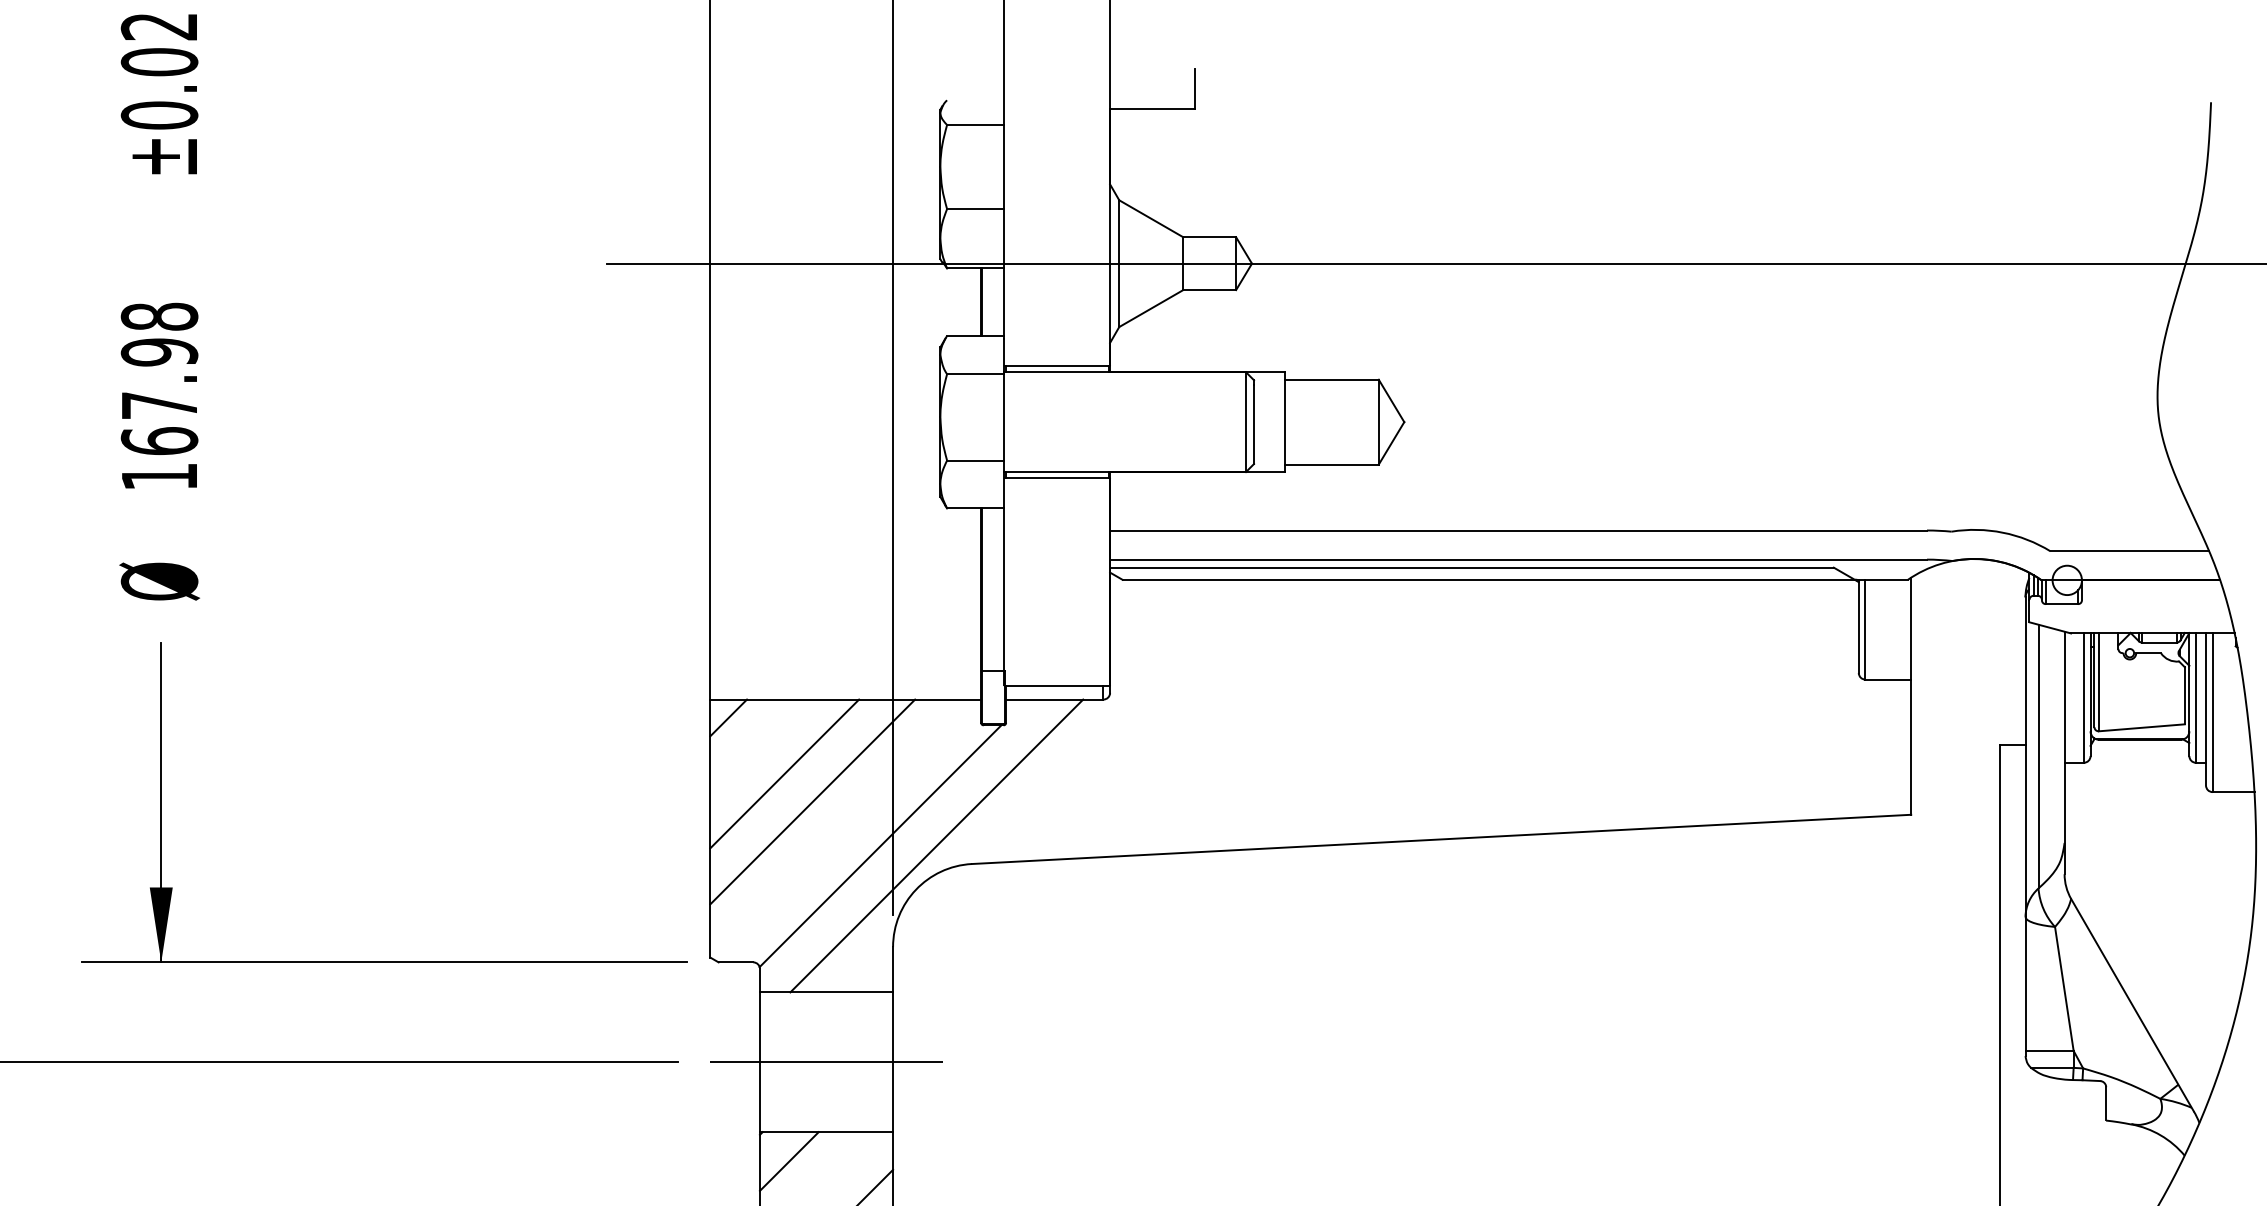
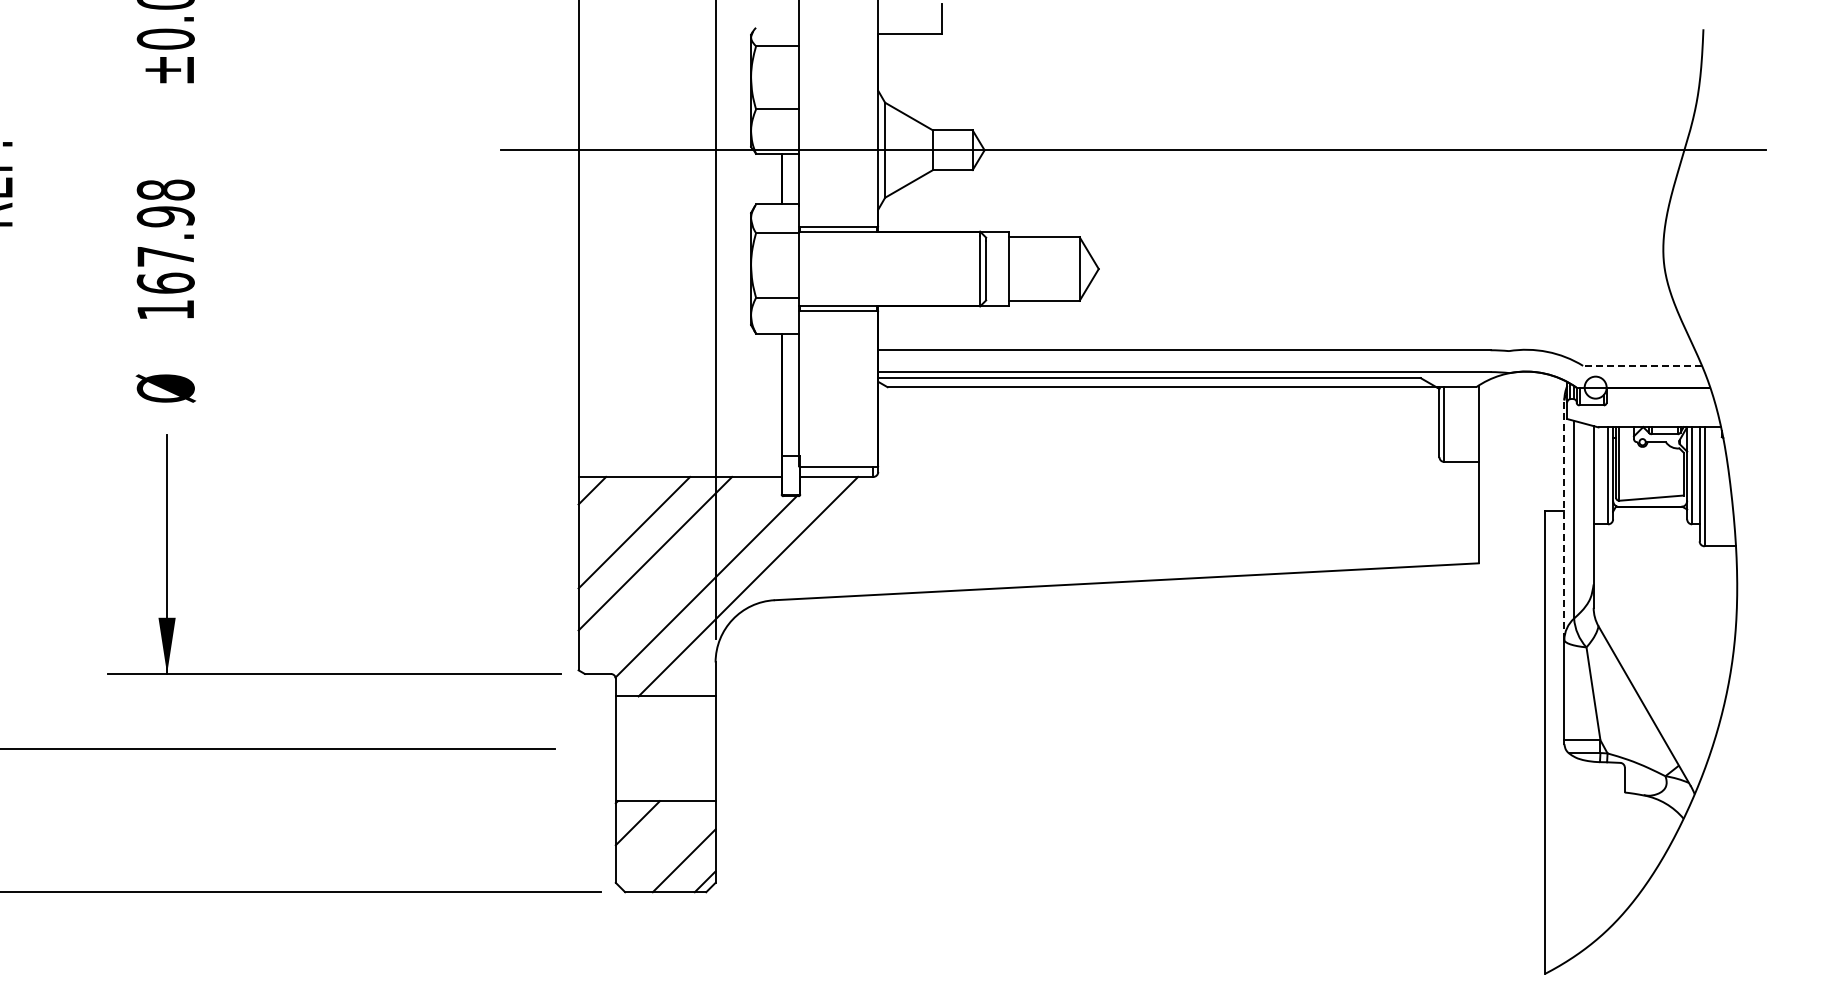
line: (2129, 550) -> (1642, 365), solid -> dashed
line: (2025, 757) -> (1564, 520), solid -> dashed
line: (826, 1061) -> (665, 748), removed

